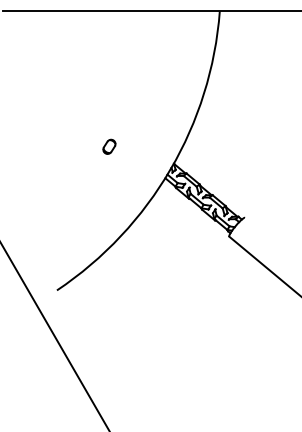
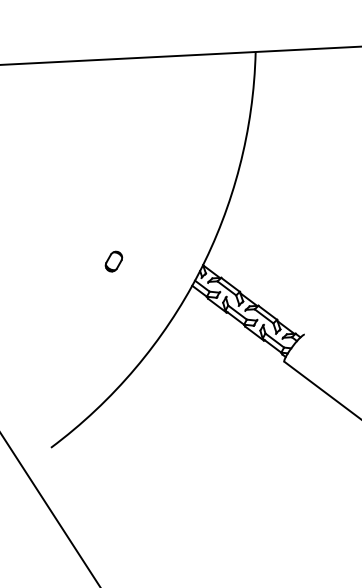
part: (109, 146) -> (114, 261), moved

